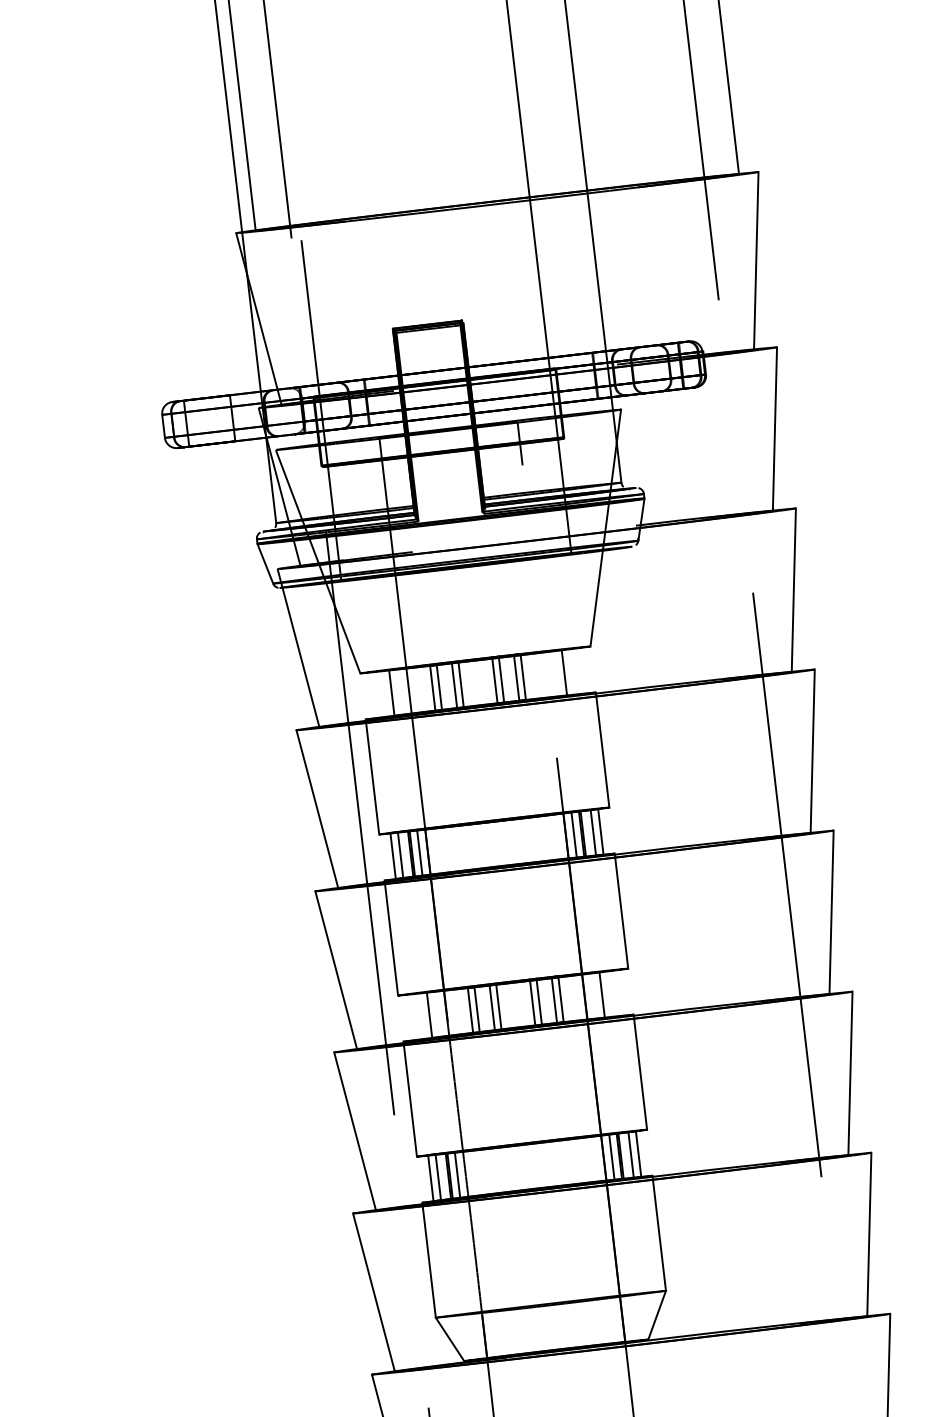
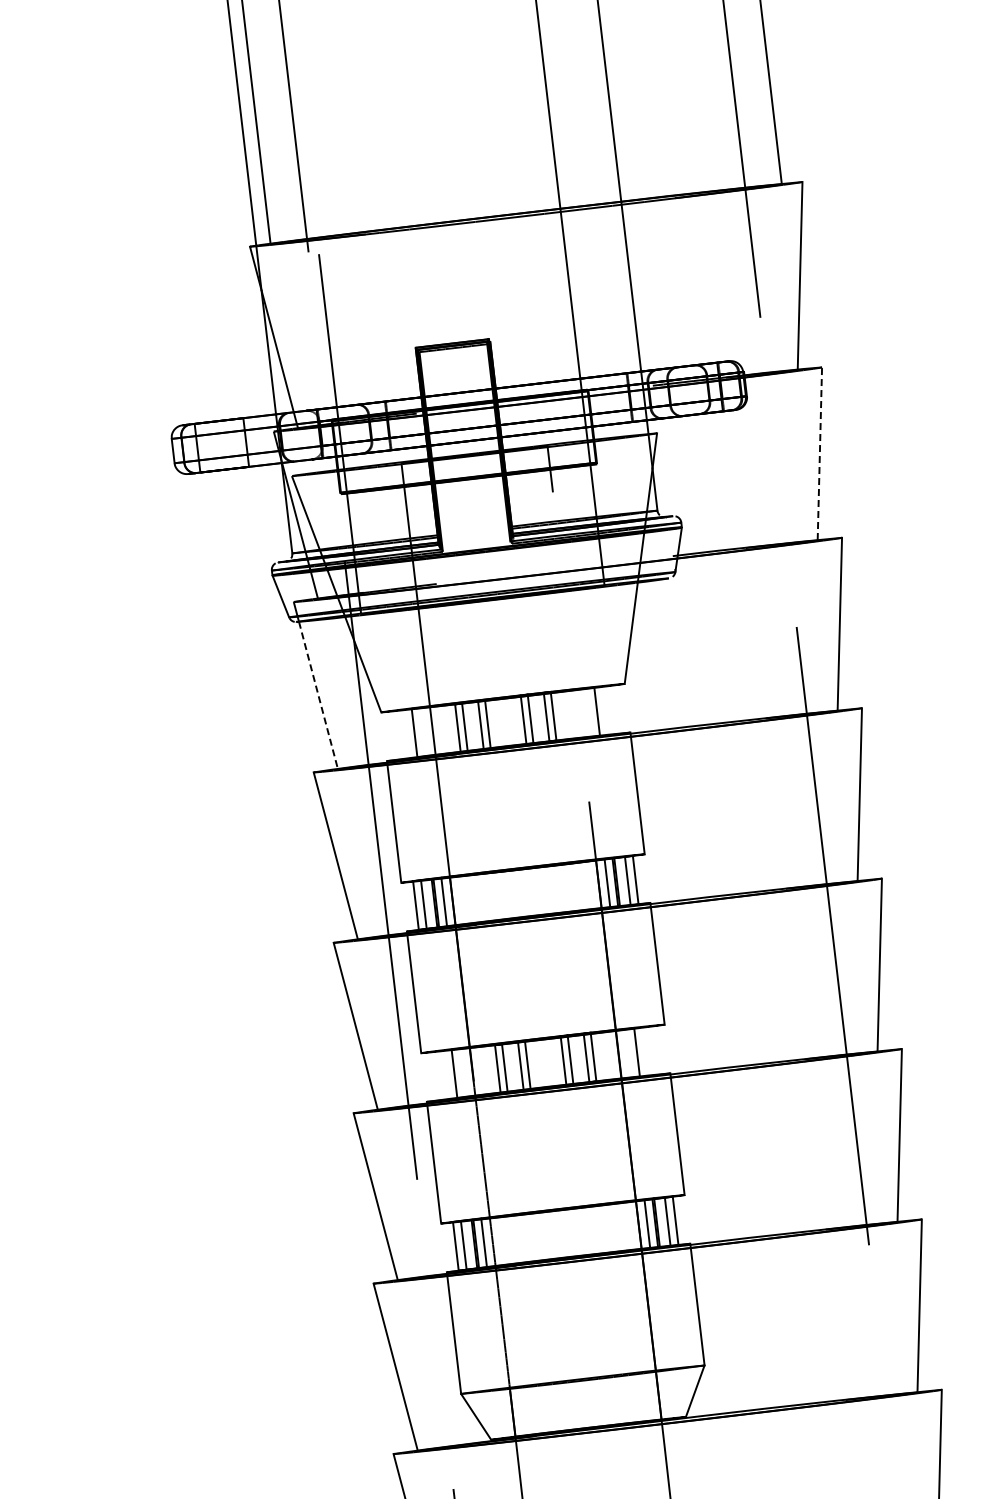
line: (774, 428) -> (819, 453), solid -> dashed
line: (300, 657) -> (318, 695), solid -> dashed

